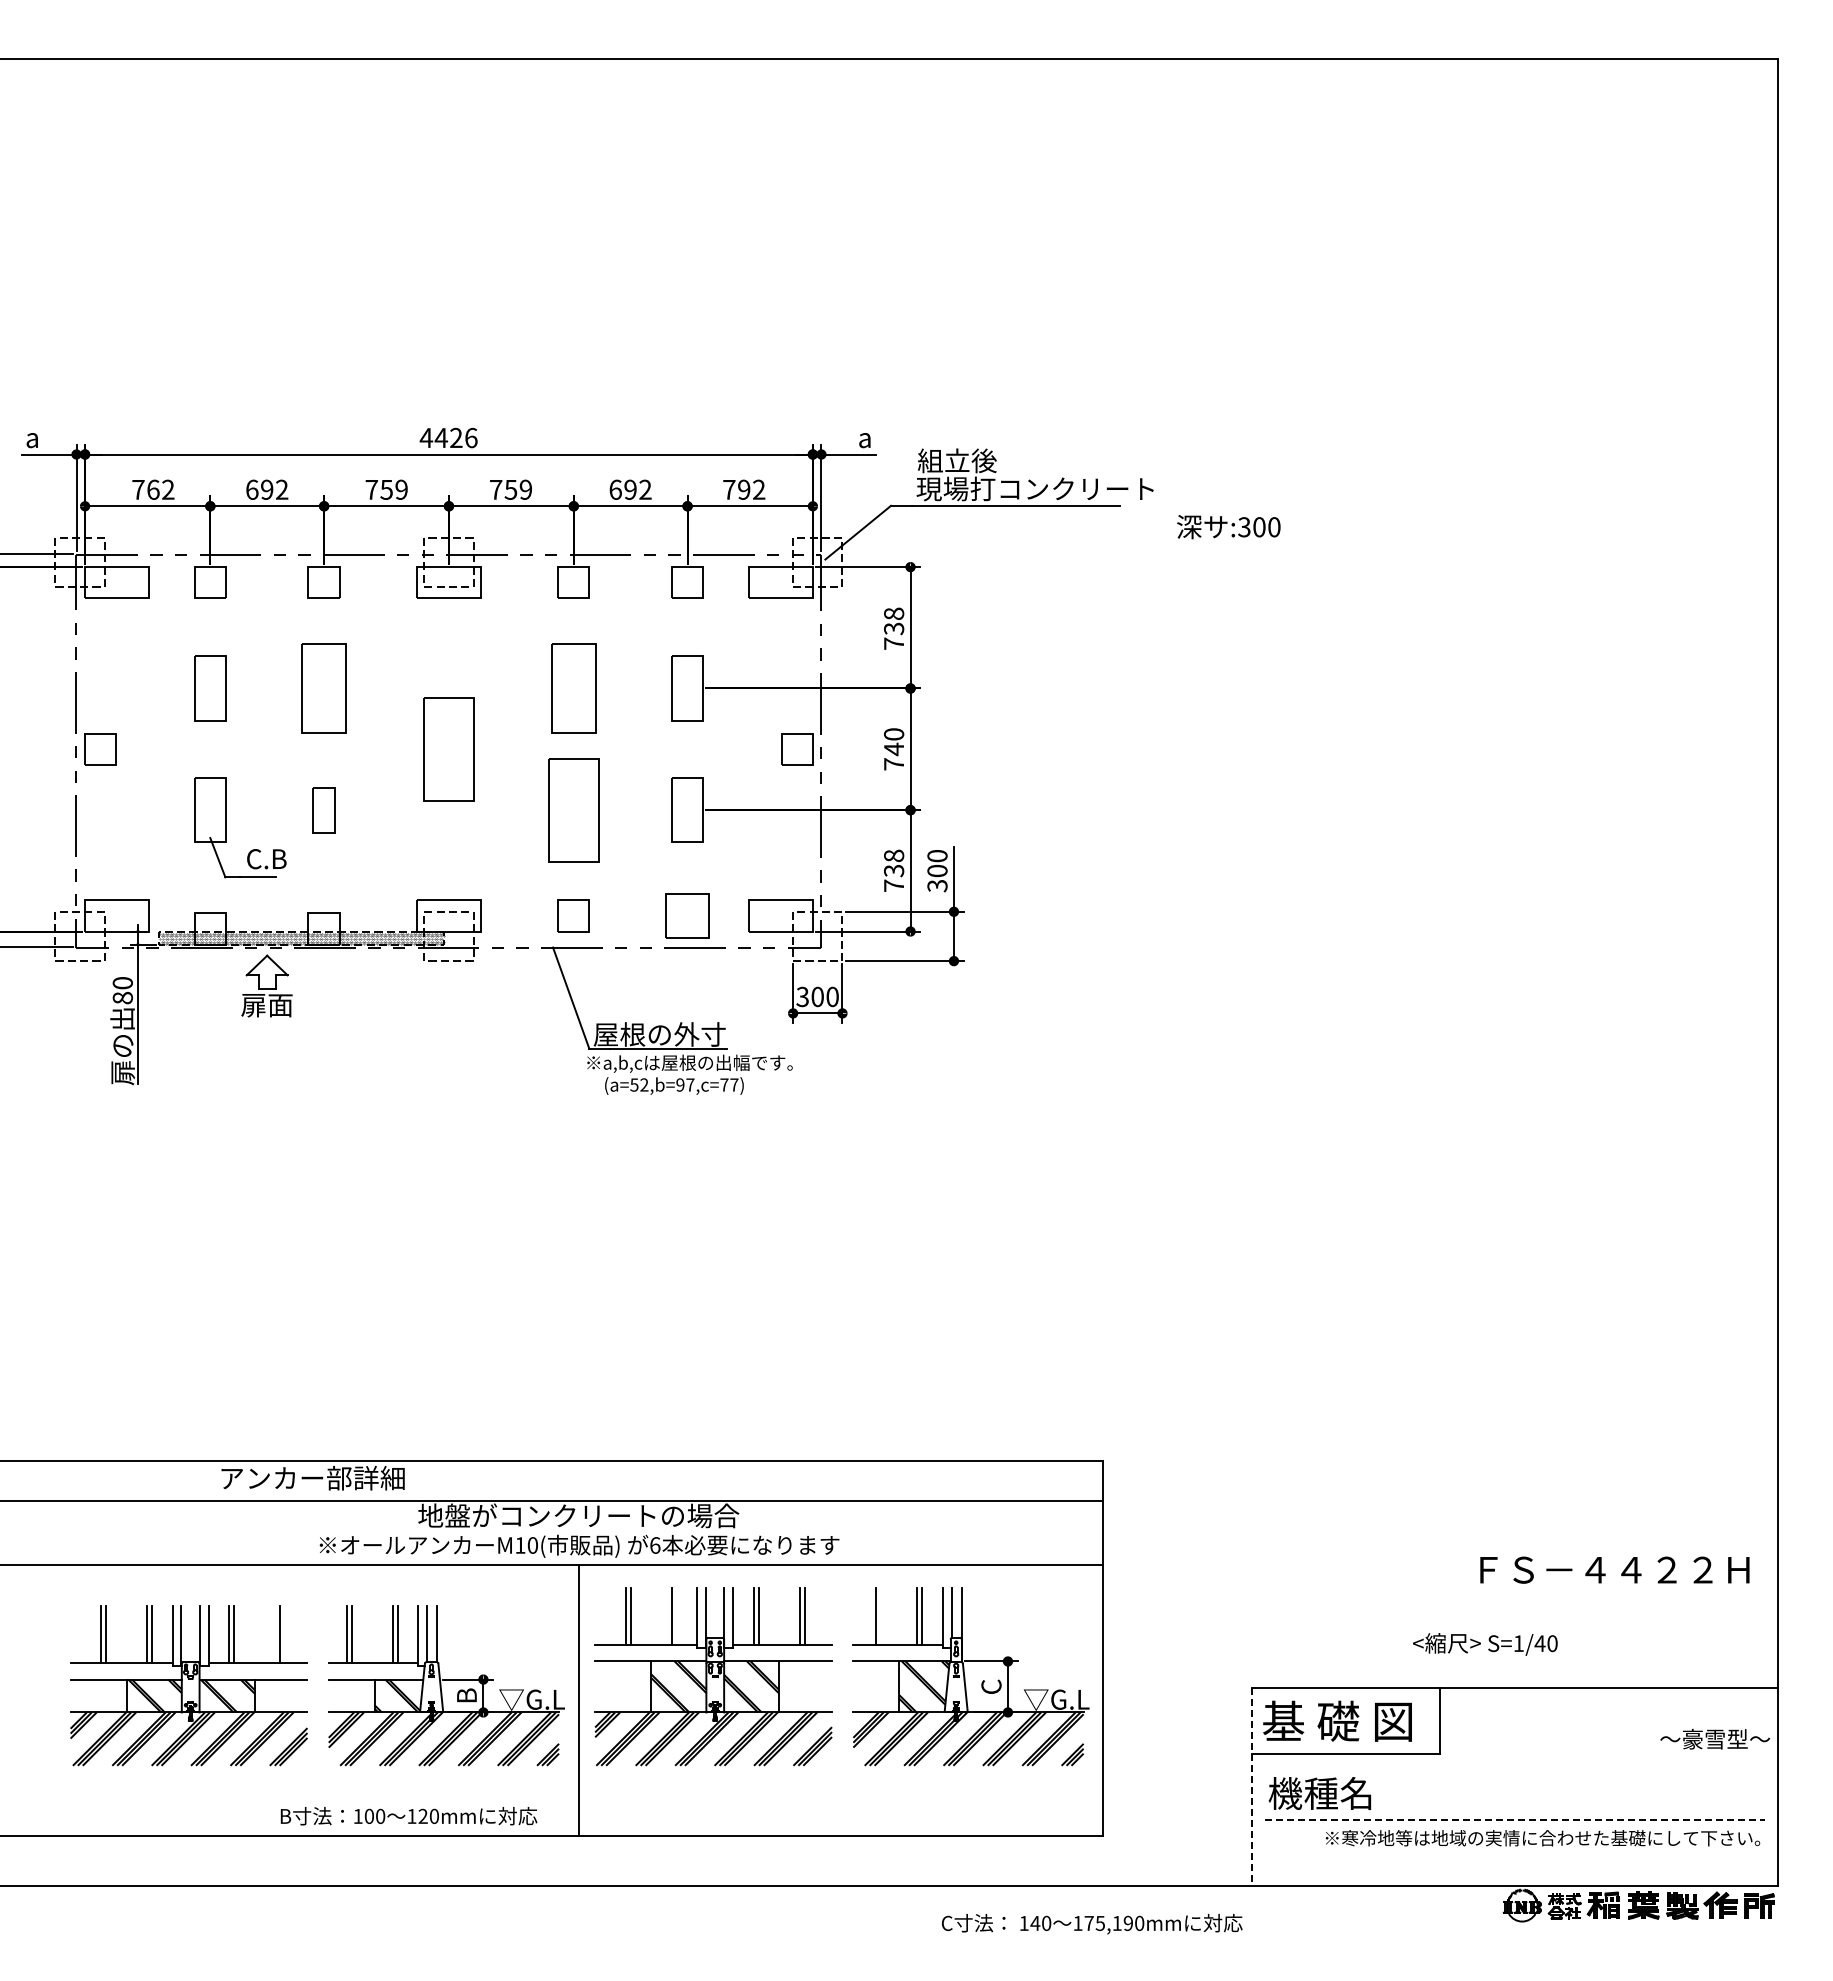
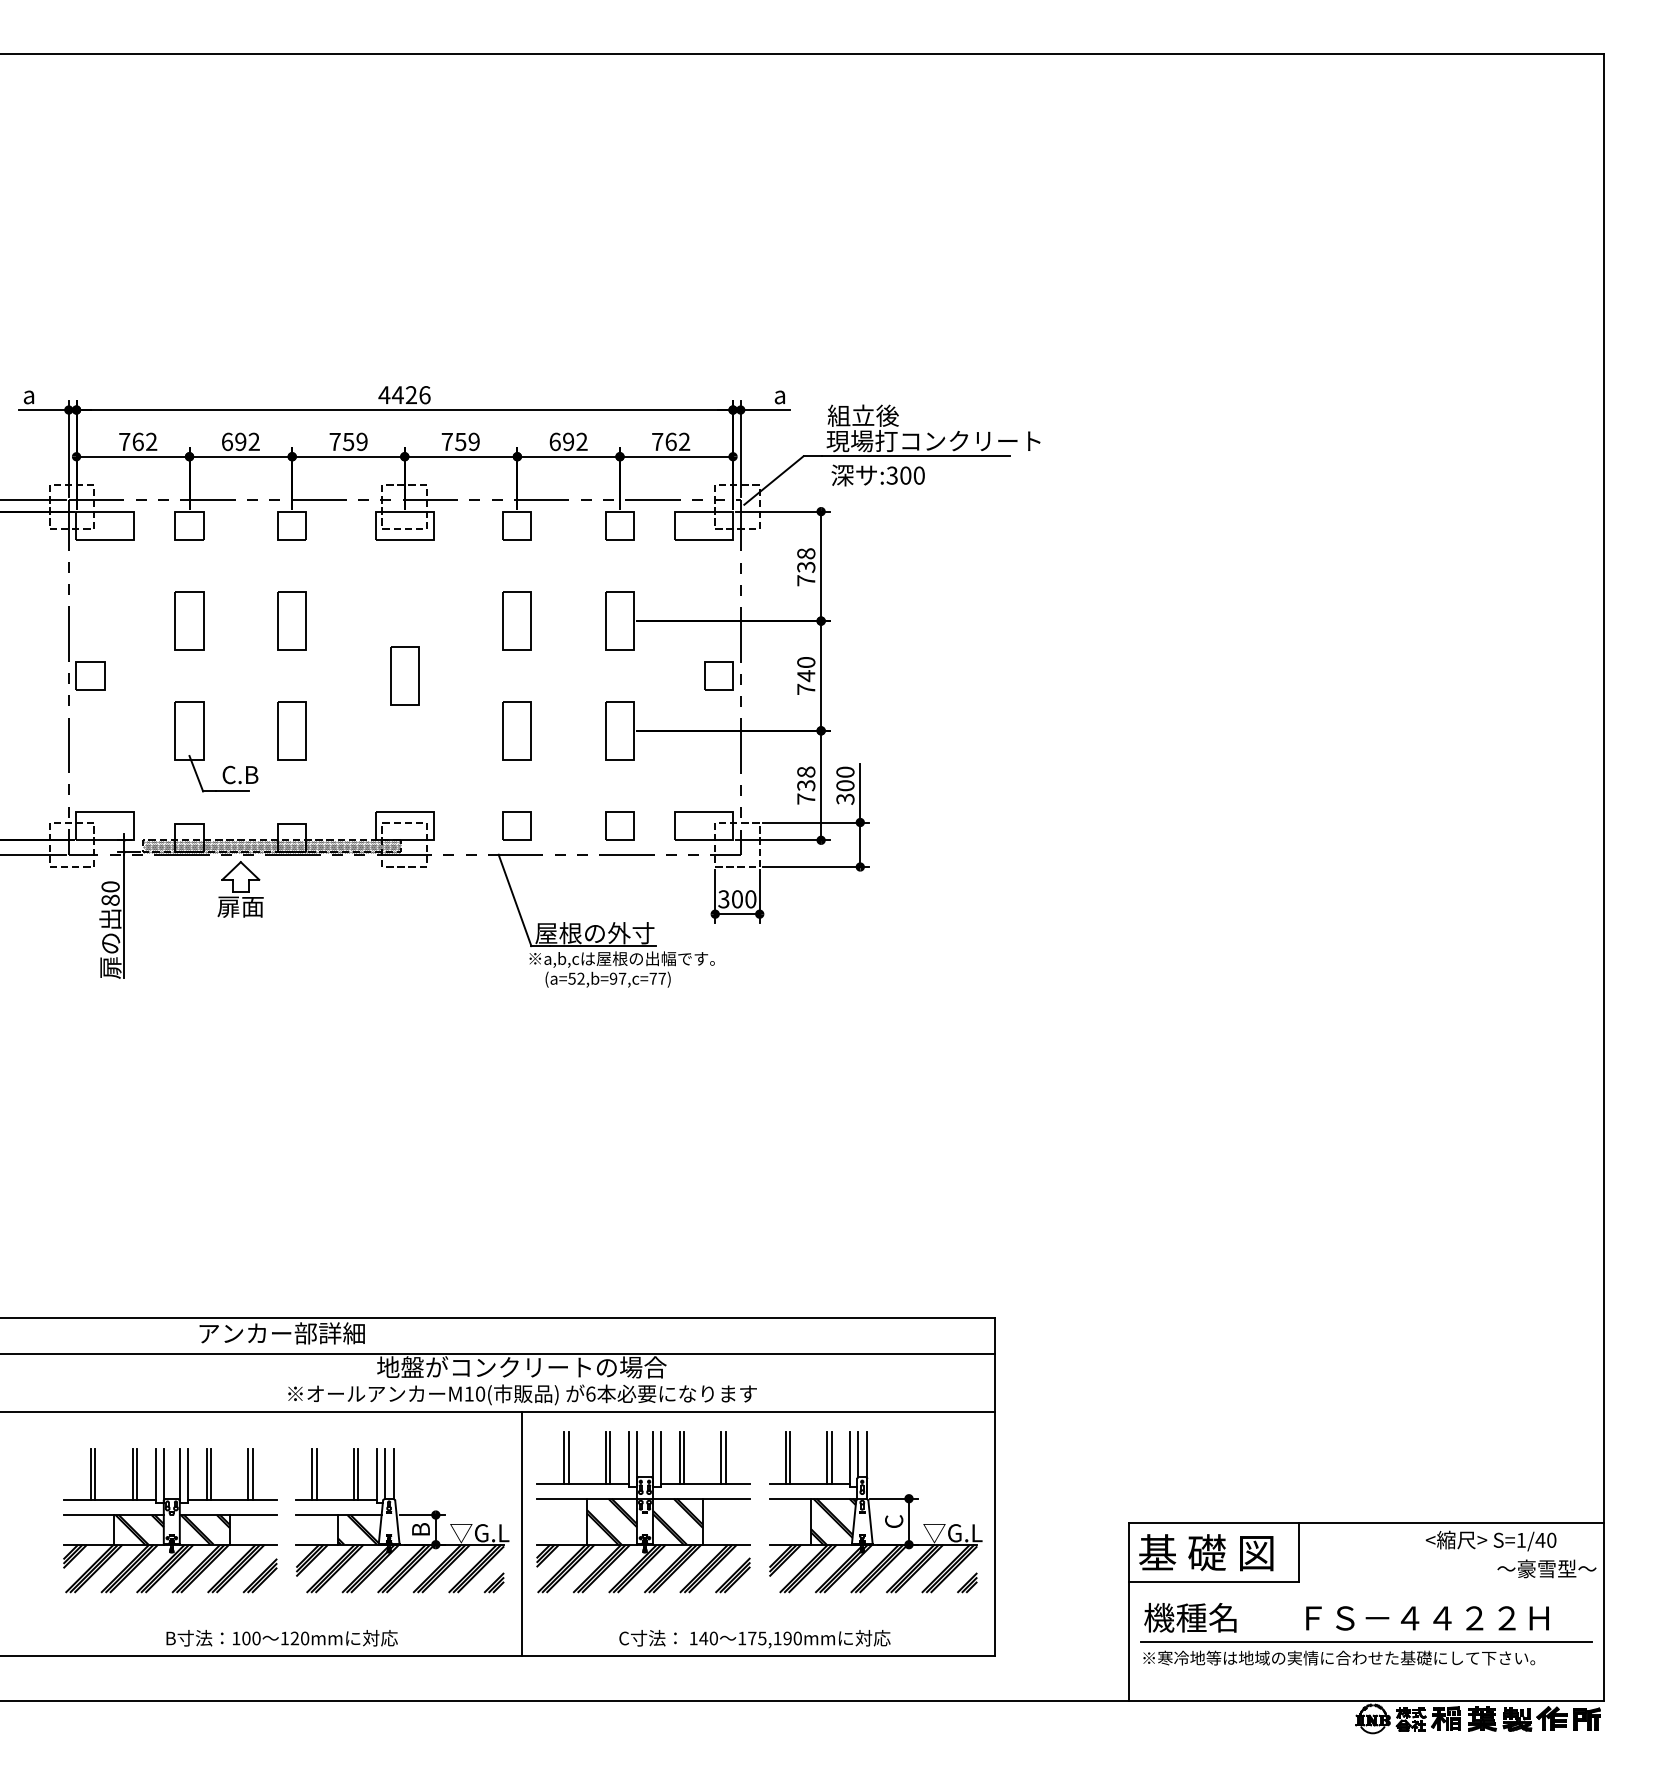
text: (744, 489) -> (671, 441), 792 -> 762
text: (1228, 527) -> (877, 475), moved
part: (323, 688) -> (291, 621), size x0.71
part: (573, 688) -> (517, 621), size x0.71
part: (448, 748) -> (404, 675), size x0.62
part: (323, 809) -> (291, 730), size x1.43
part: (573, 809) -> (517, 730), size x0.62
part: (687, 915) -> (619, 825), size x0.71
text: (1614, 1569) -> (1427, 1617), moved
line: (676, 1616) -> (610, 1458), added
line: (871, 1616) -> (785, 1458), added
line: (275, 1634) -> (248, 1474), added
text: (1485, 1644) -> (1491, 1541), moved
line: (1251, 1786) -> (1128, 1611), dashed -> solid
text: (408, 1816) -> (281, 1638), moved
line: (1515, 1819) -> (1366, 1641), dashed -> solid
text: (1542, 1838) -> (1338, 1658), moved
text: (1091, 1924) -> (754, 1639), moved

